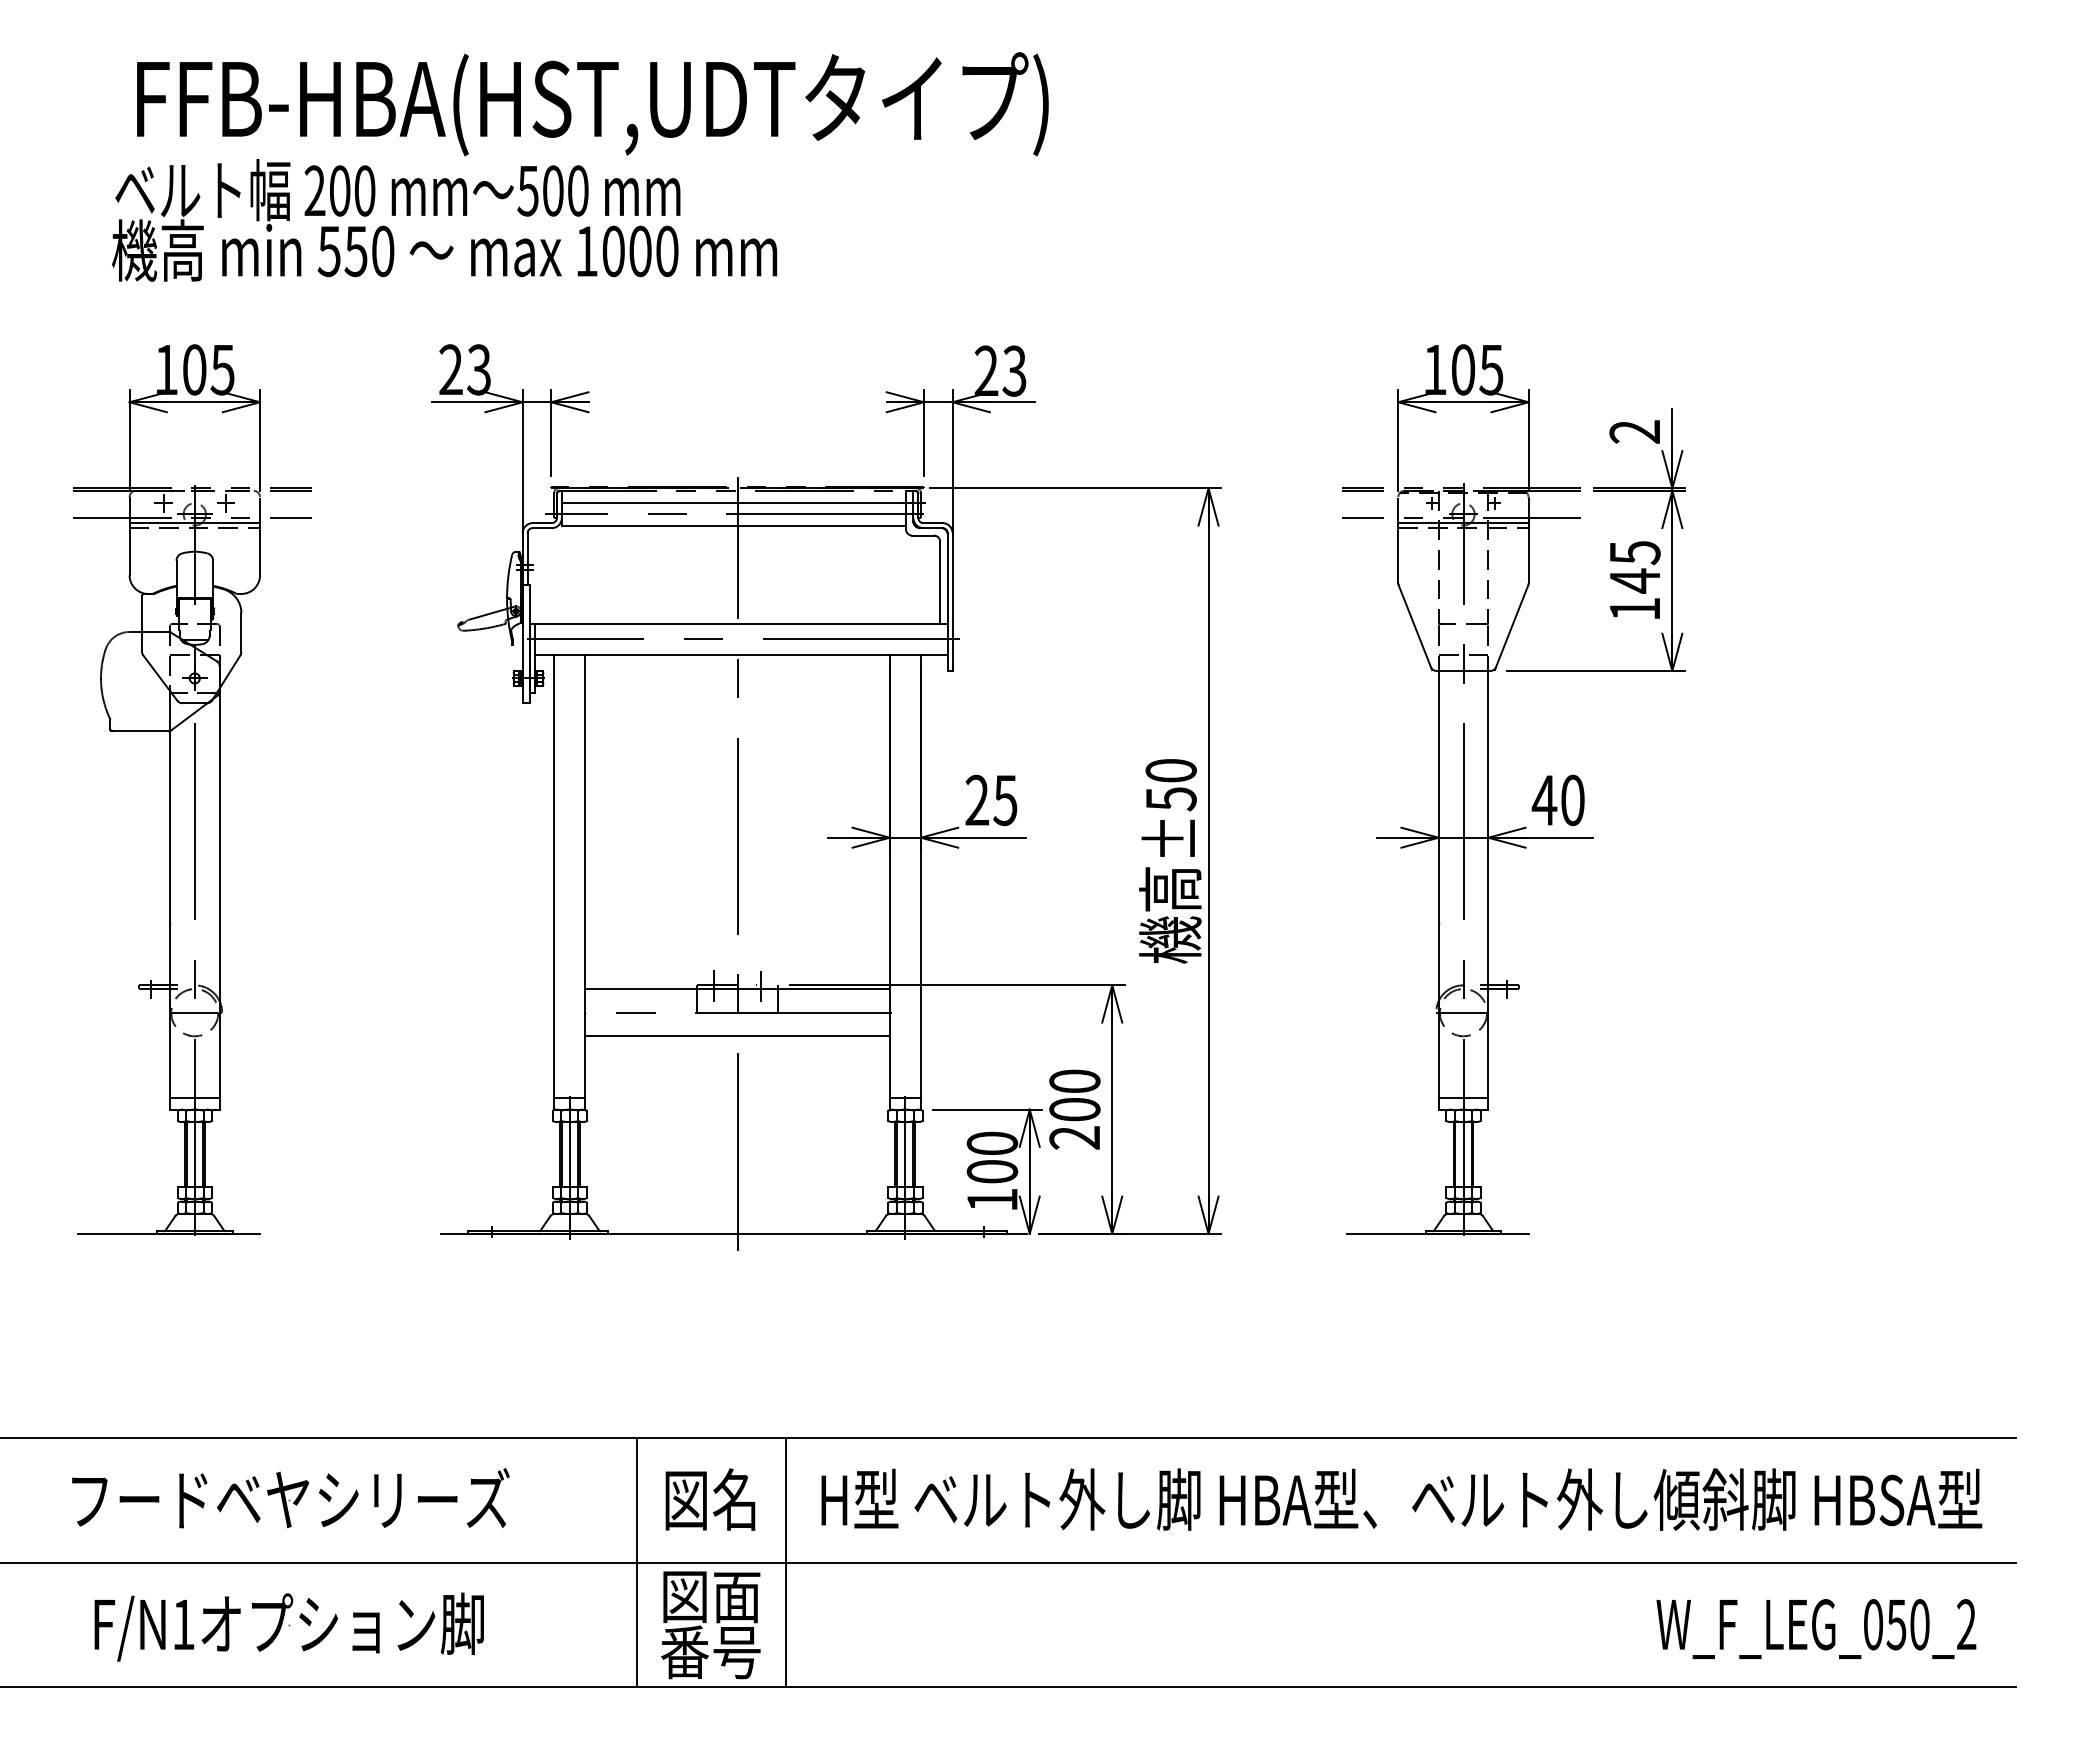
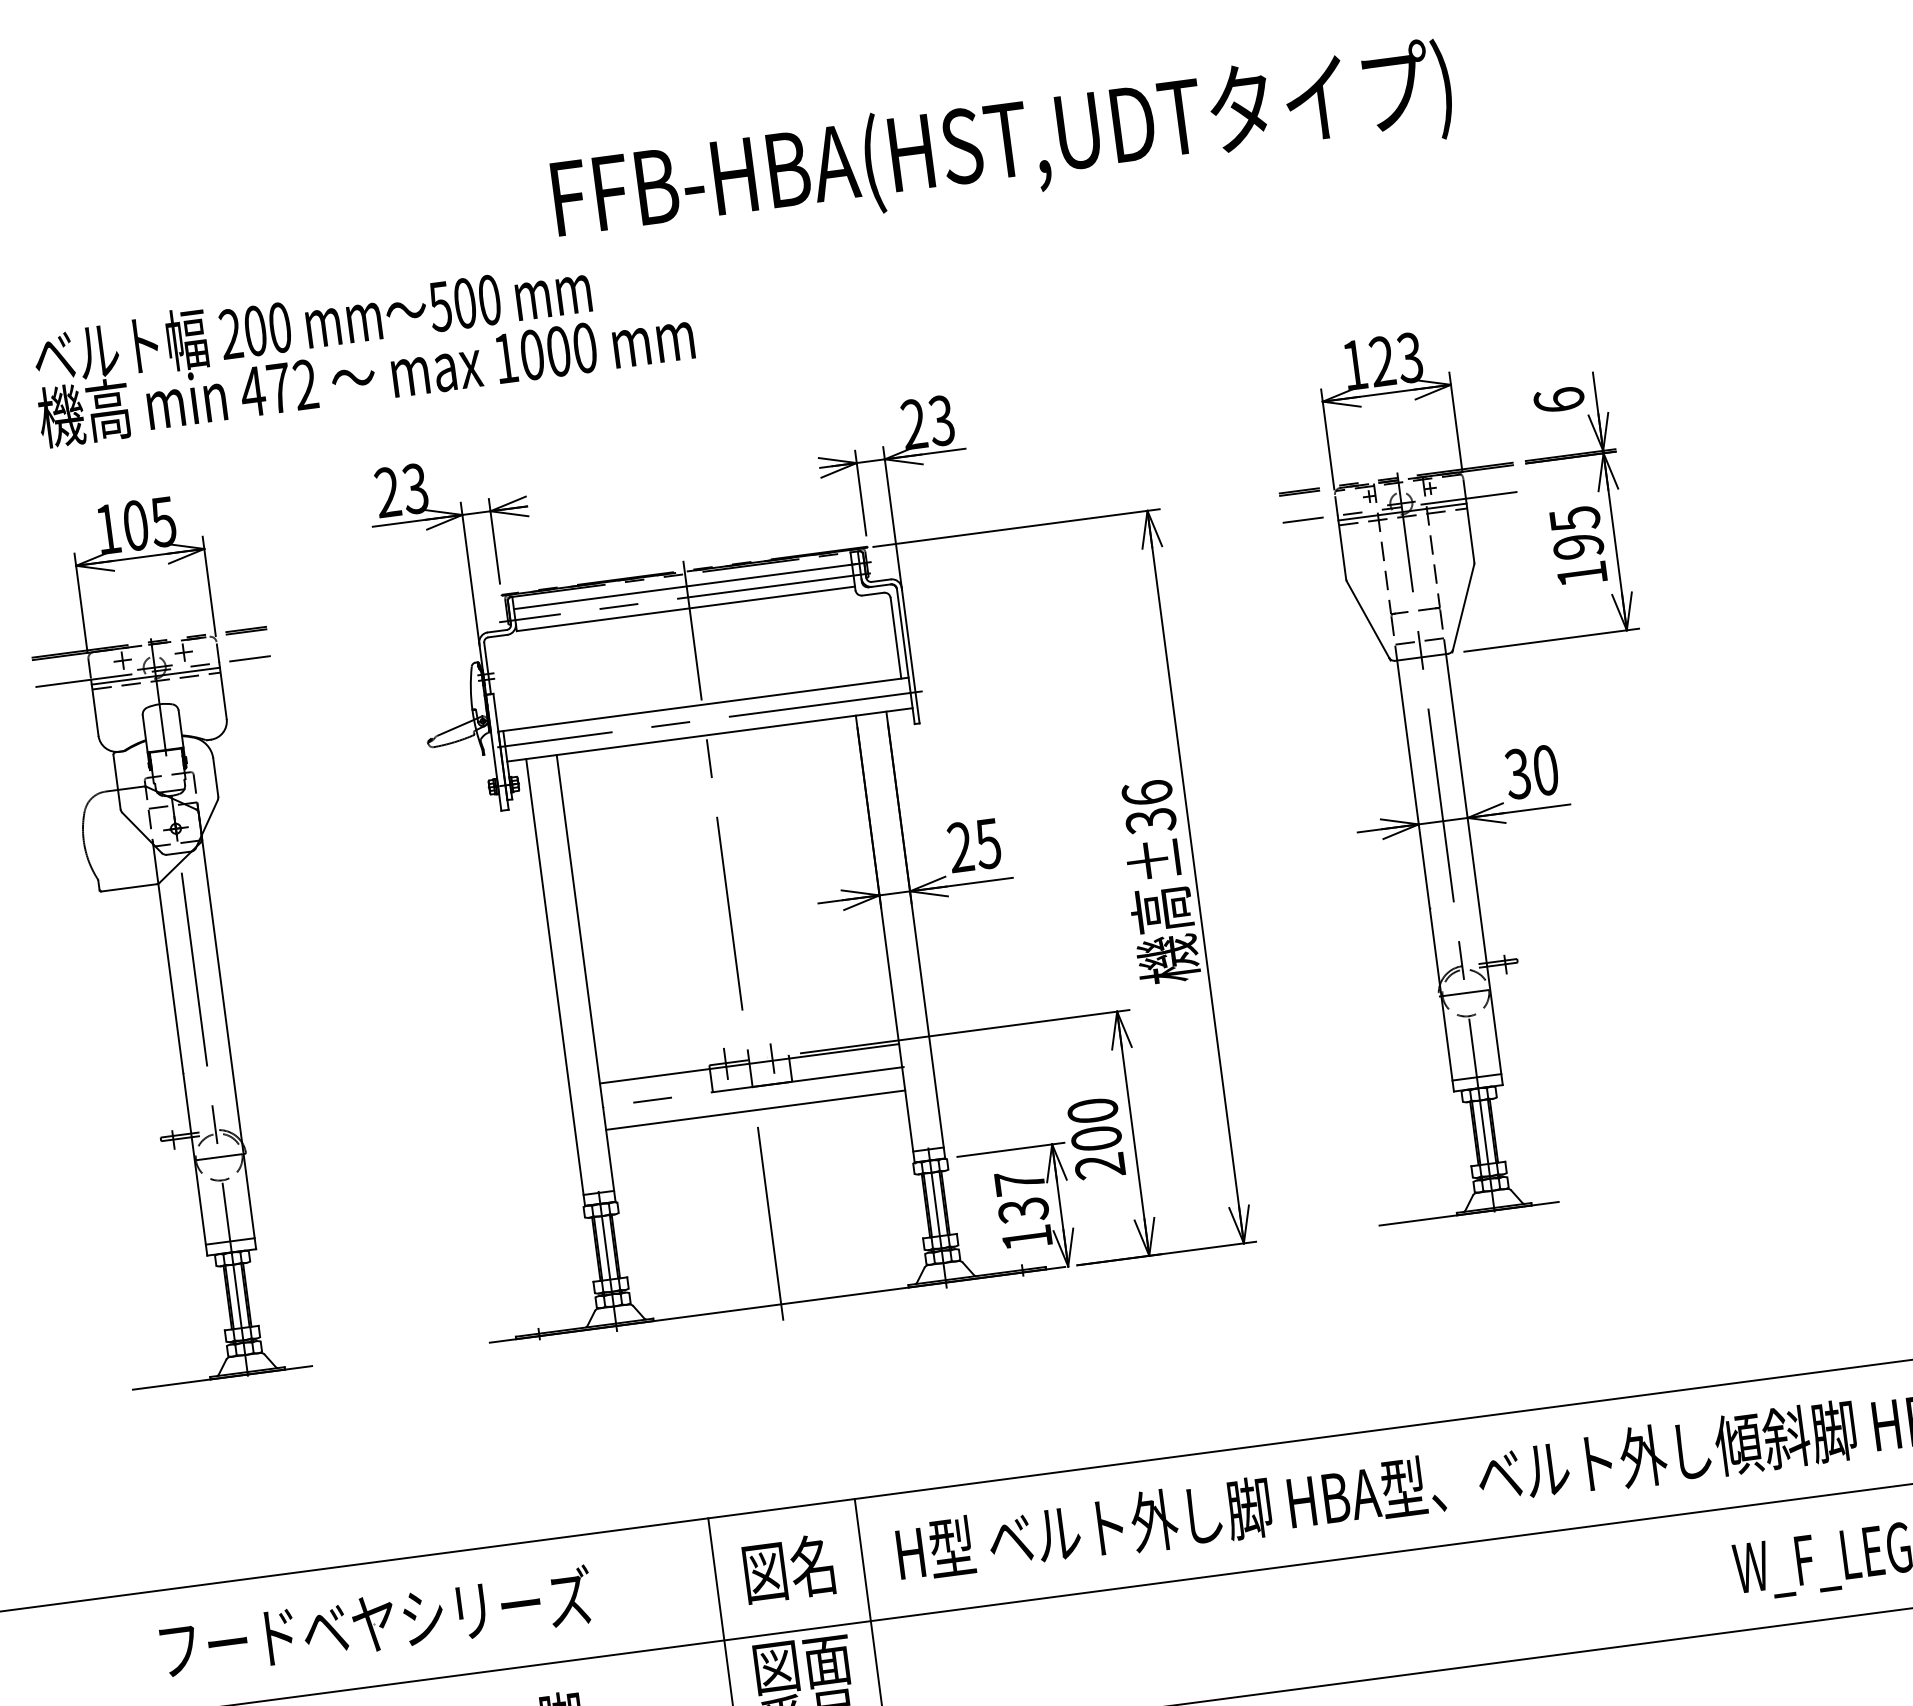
text: (592, 104) -> (1002, 146), moved
text: (355, 251) -> (278, 388), 550 -> 472
text: (1477, 369) -> (1396, 359), 105 -> 123
text: (1634, 431) -> (1558, 399), 2 -> 6
text: (1634, 580) -> (1577, 546), 145 -> 195
text: (1170, 784) -> (1148, 806), ±50 -> ±36
text: (1544, 800) -> (1517, 774), 40 -> 30
text: (992, 1157) -> (1021, 1196), 100 -> 137

